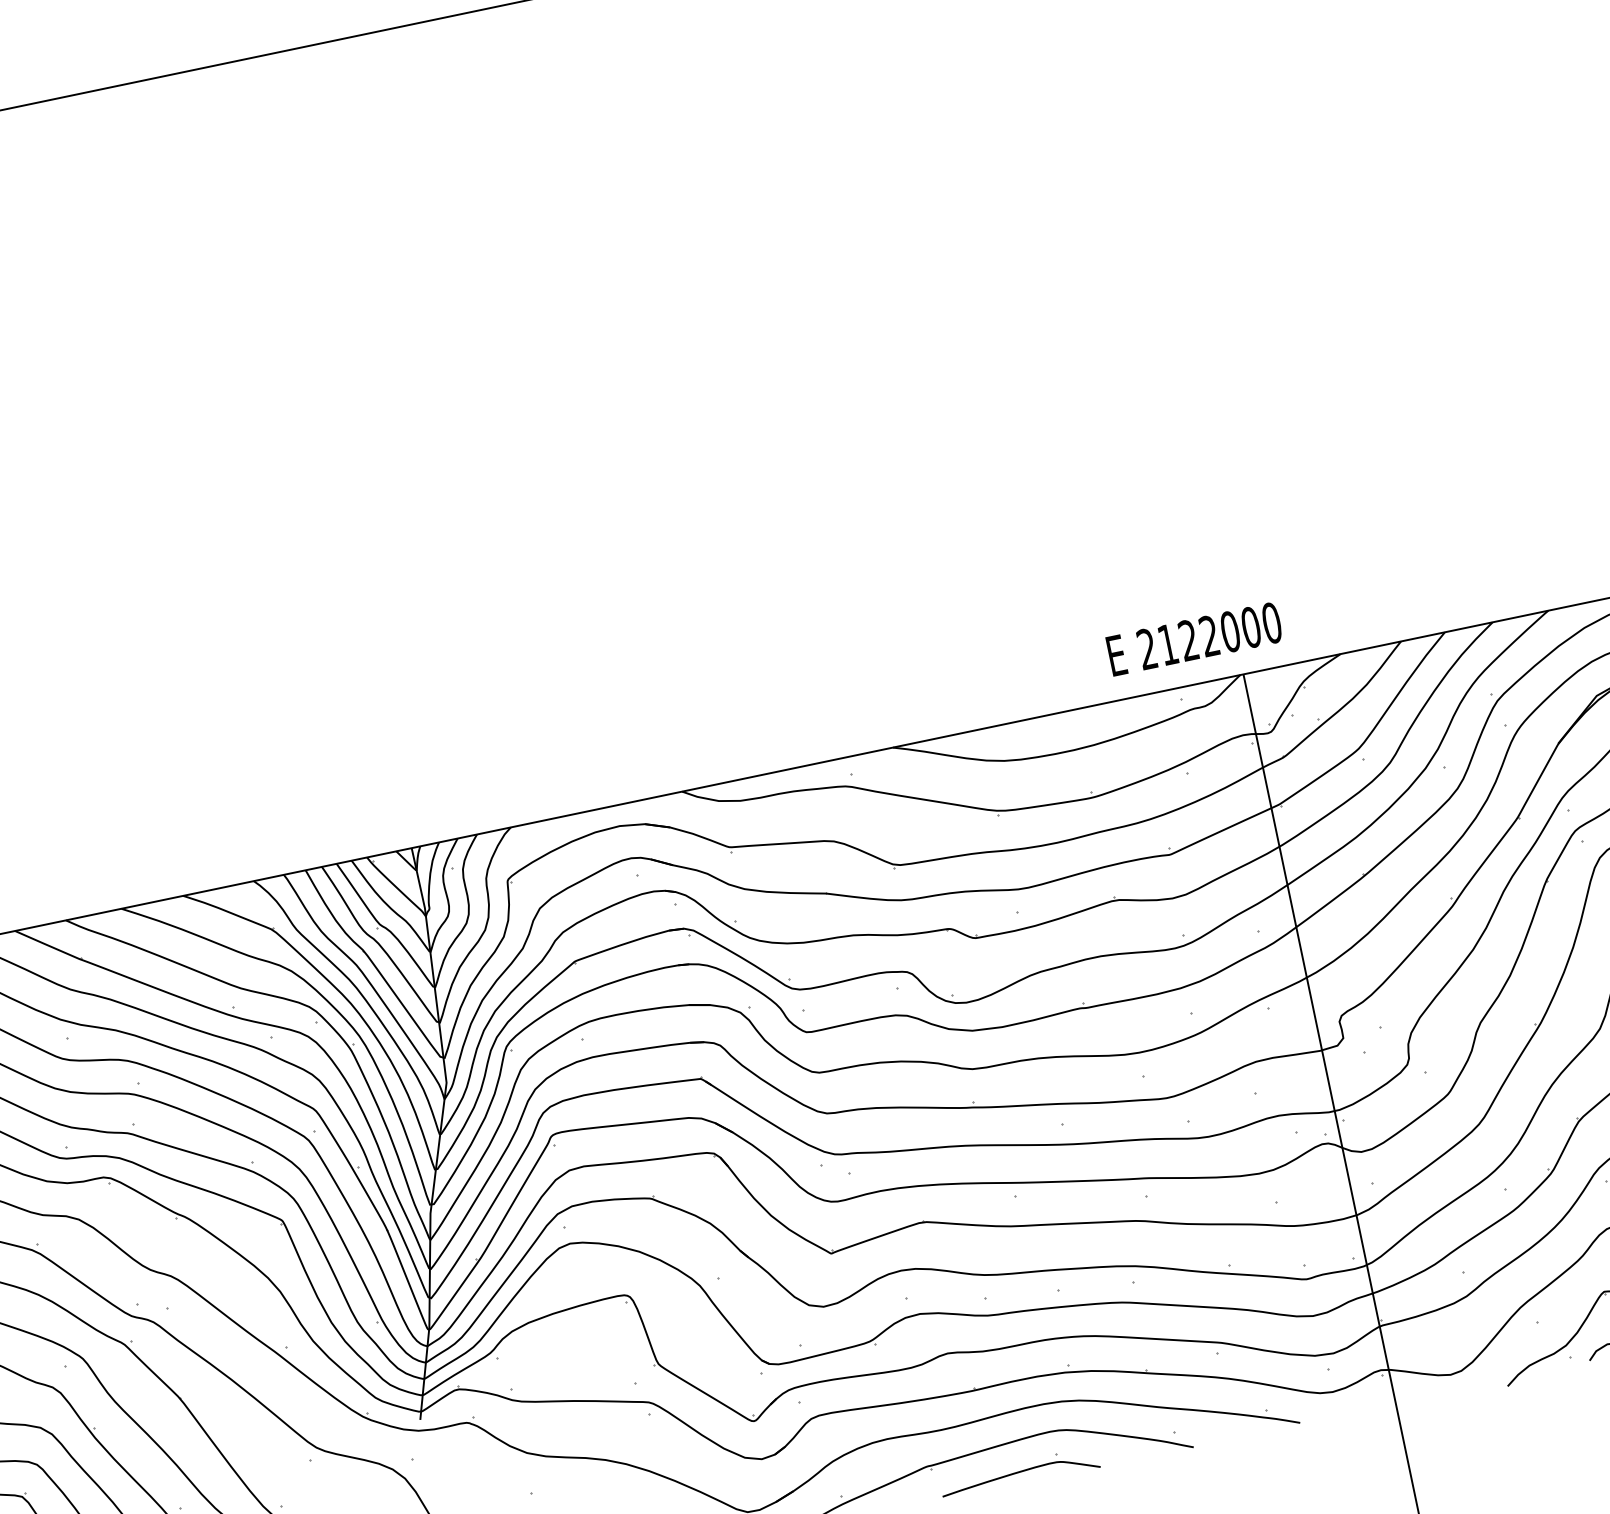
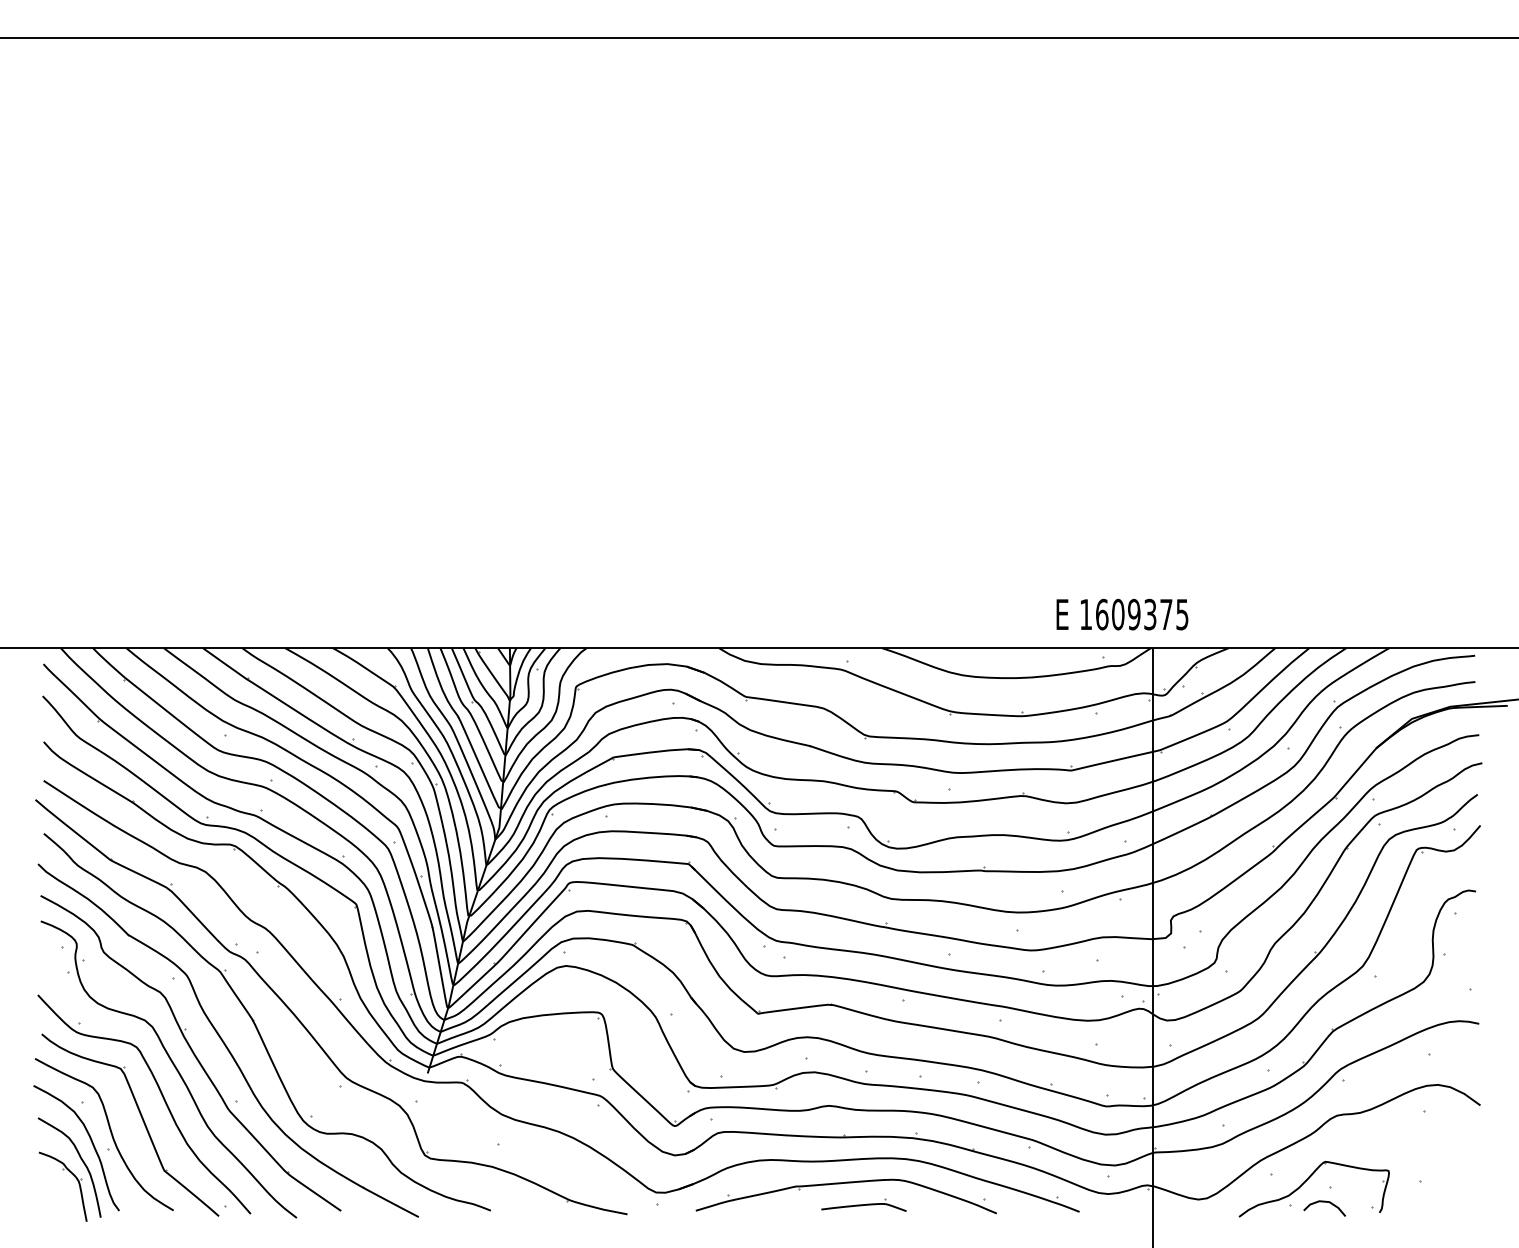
text: (1209, 635) -> (1134, 614), 2122000 -> 1609375
part: (1019, 1472) -> (863, 1205), size x0.7

